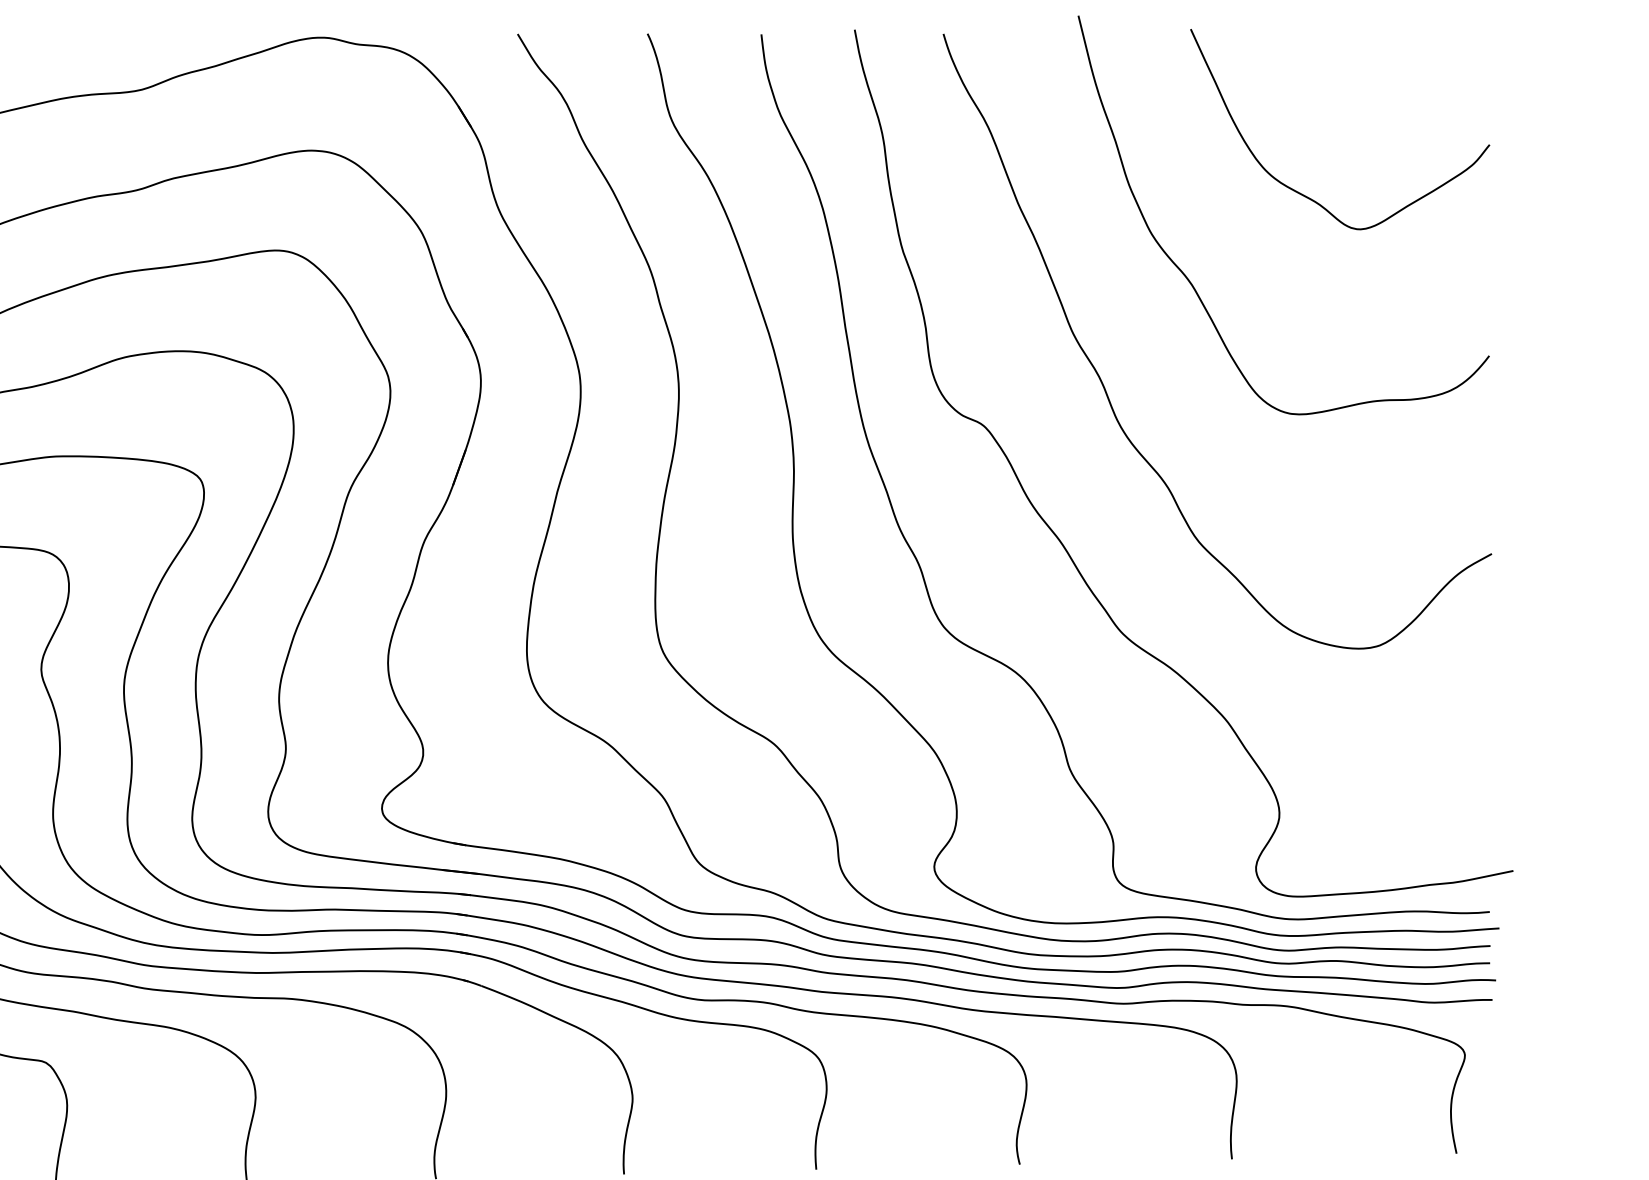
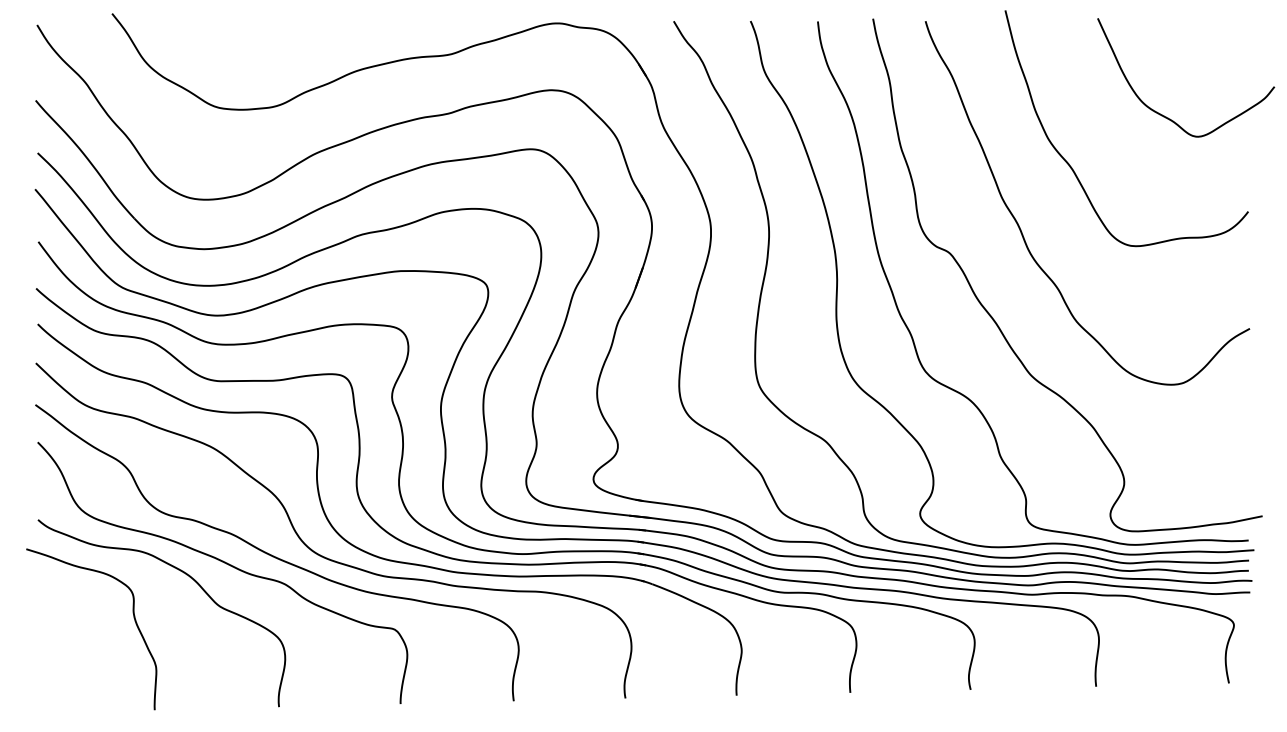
curve: (1306, 195) -> (1166, 116), moved

